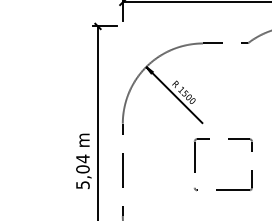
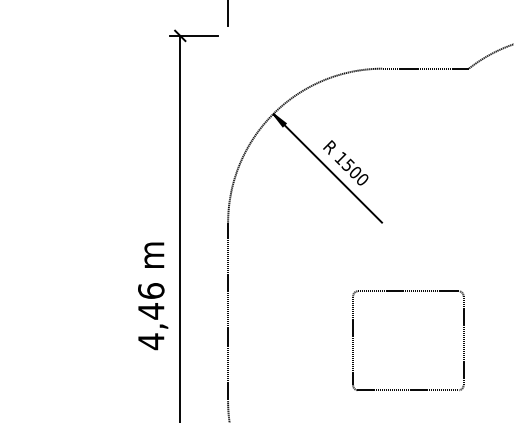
text: (82, 171) -> (150, 315), 5,04 -> 4,46
part: (223, 189) -> (408, 388), moved

